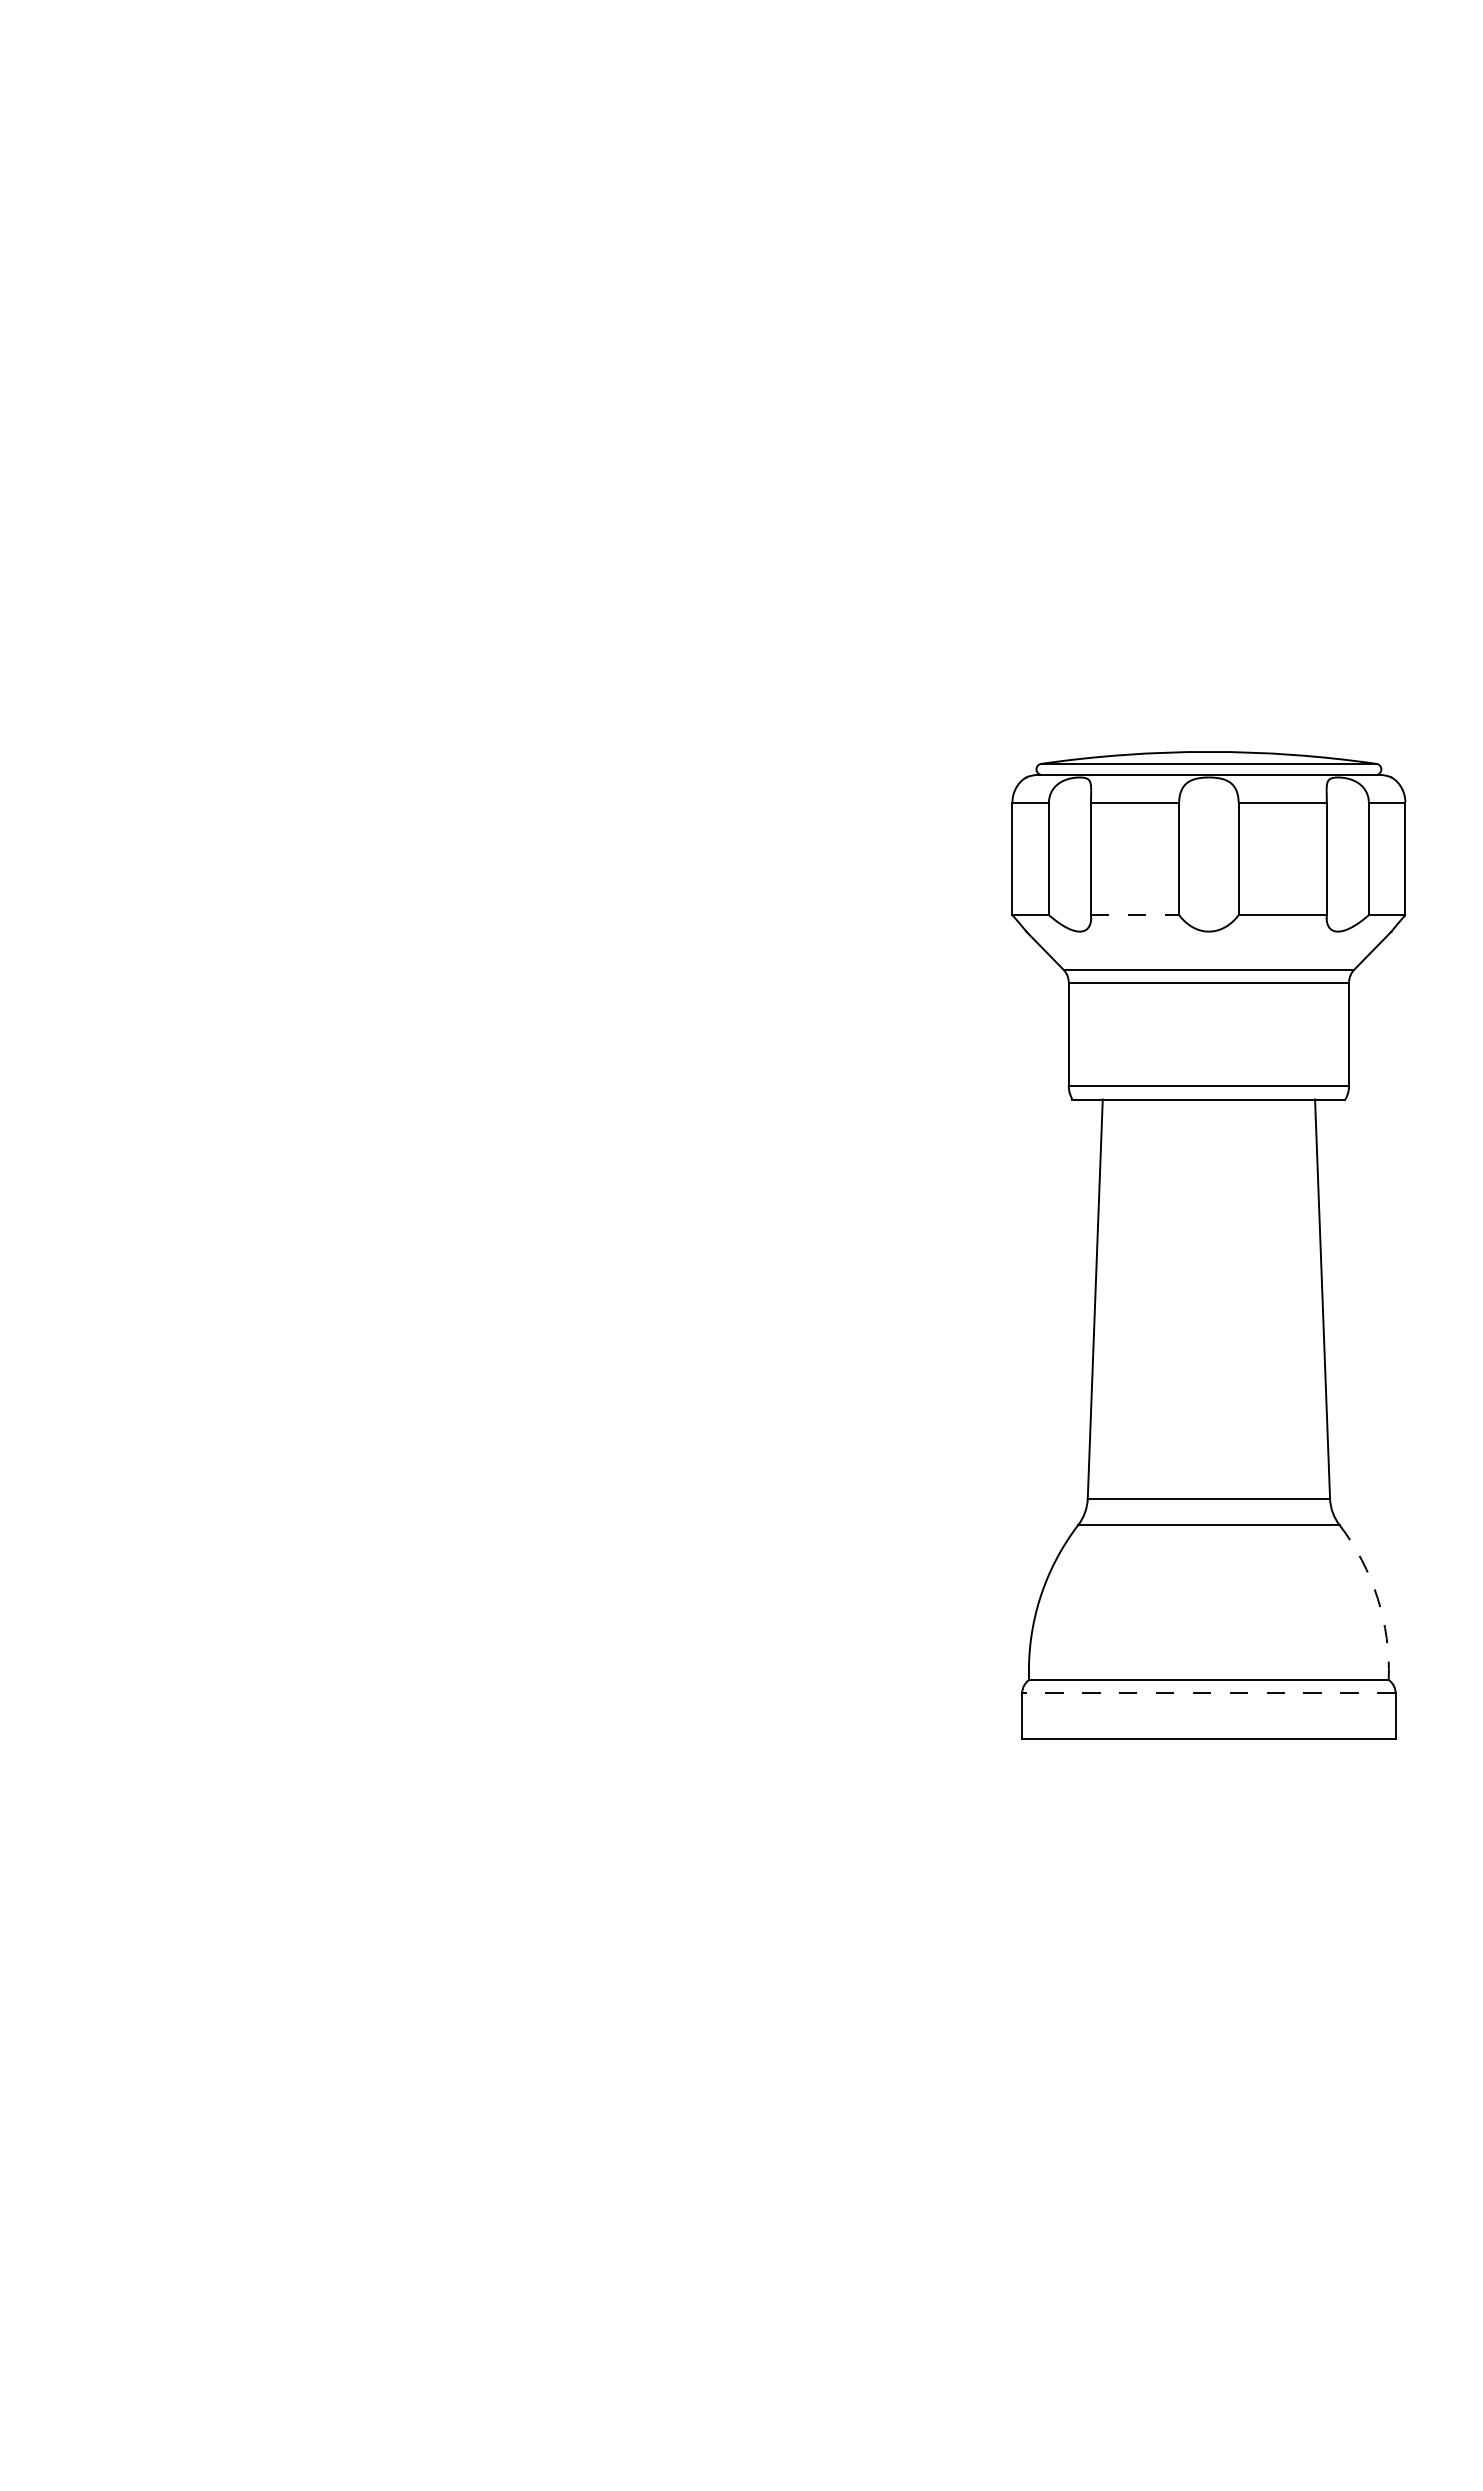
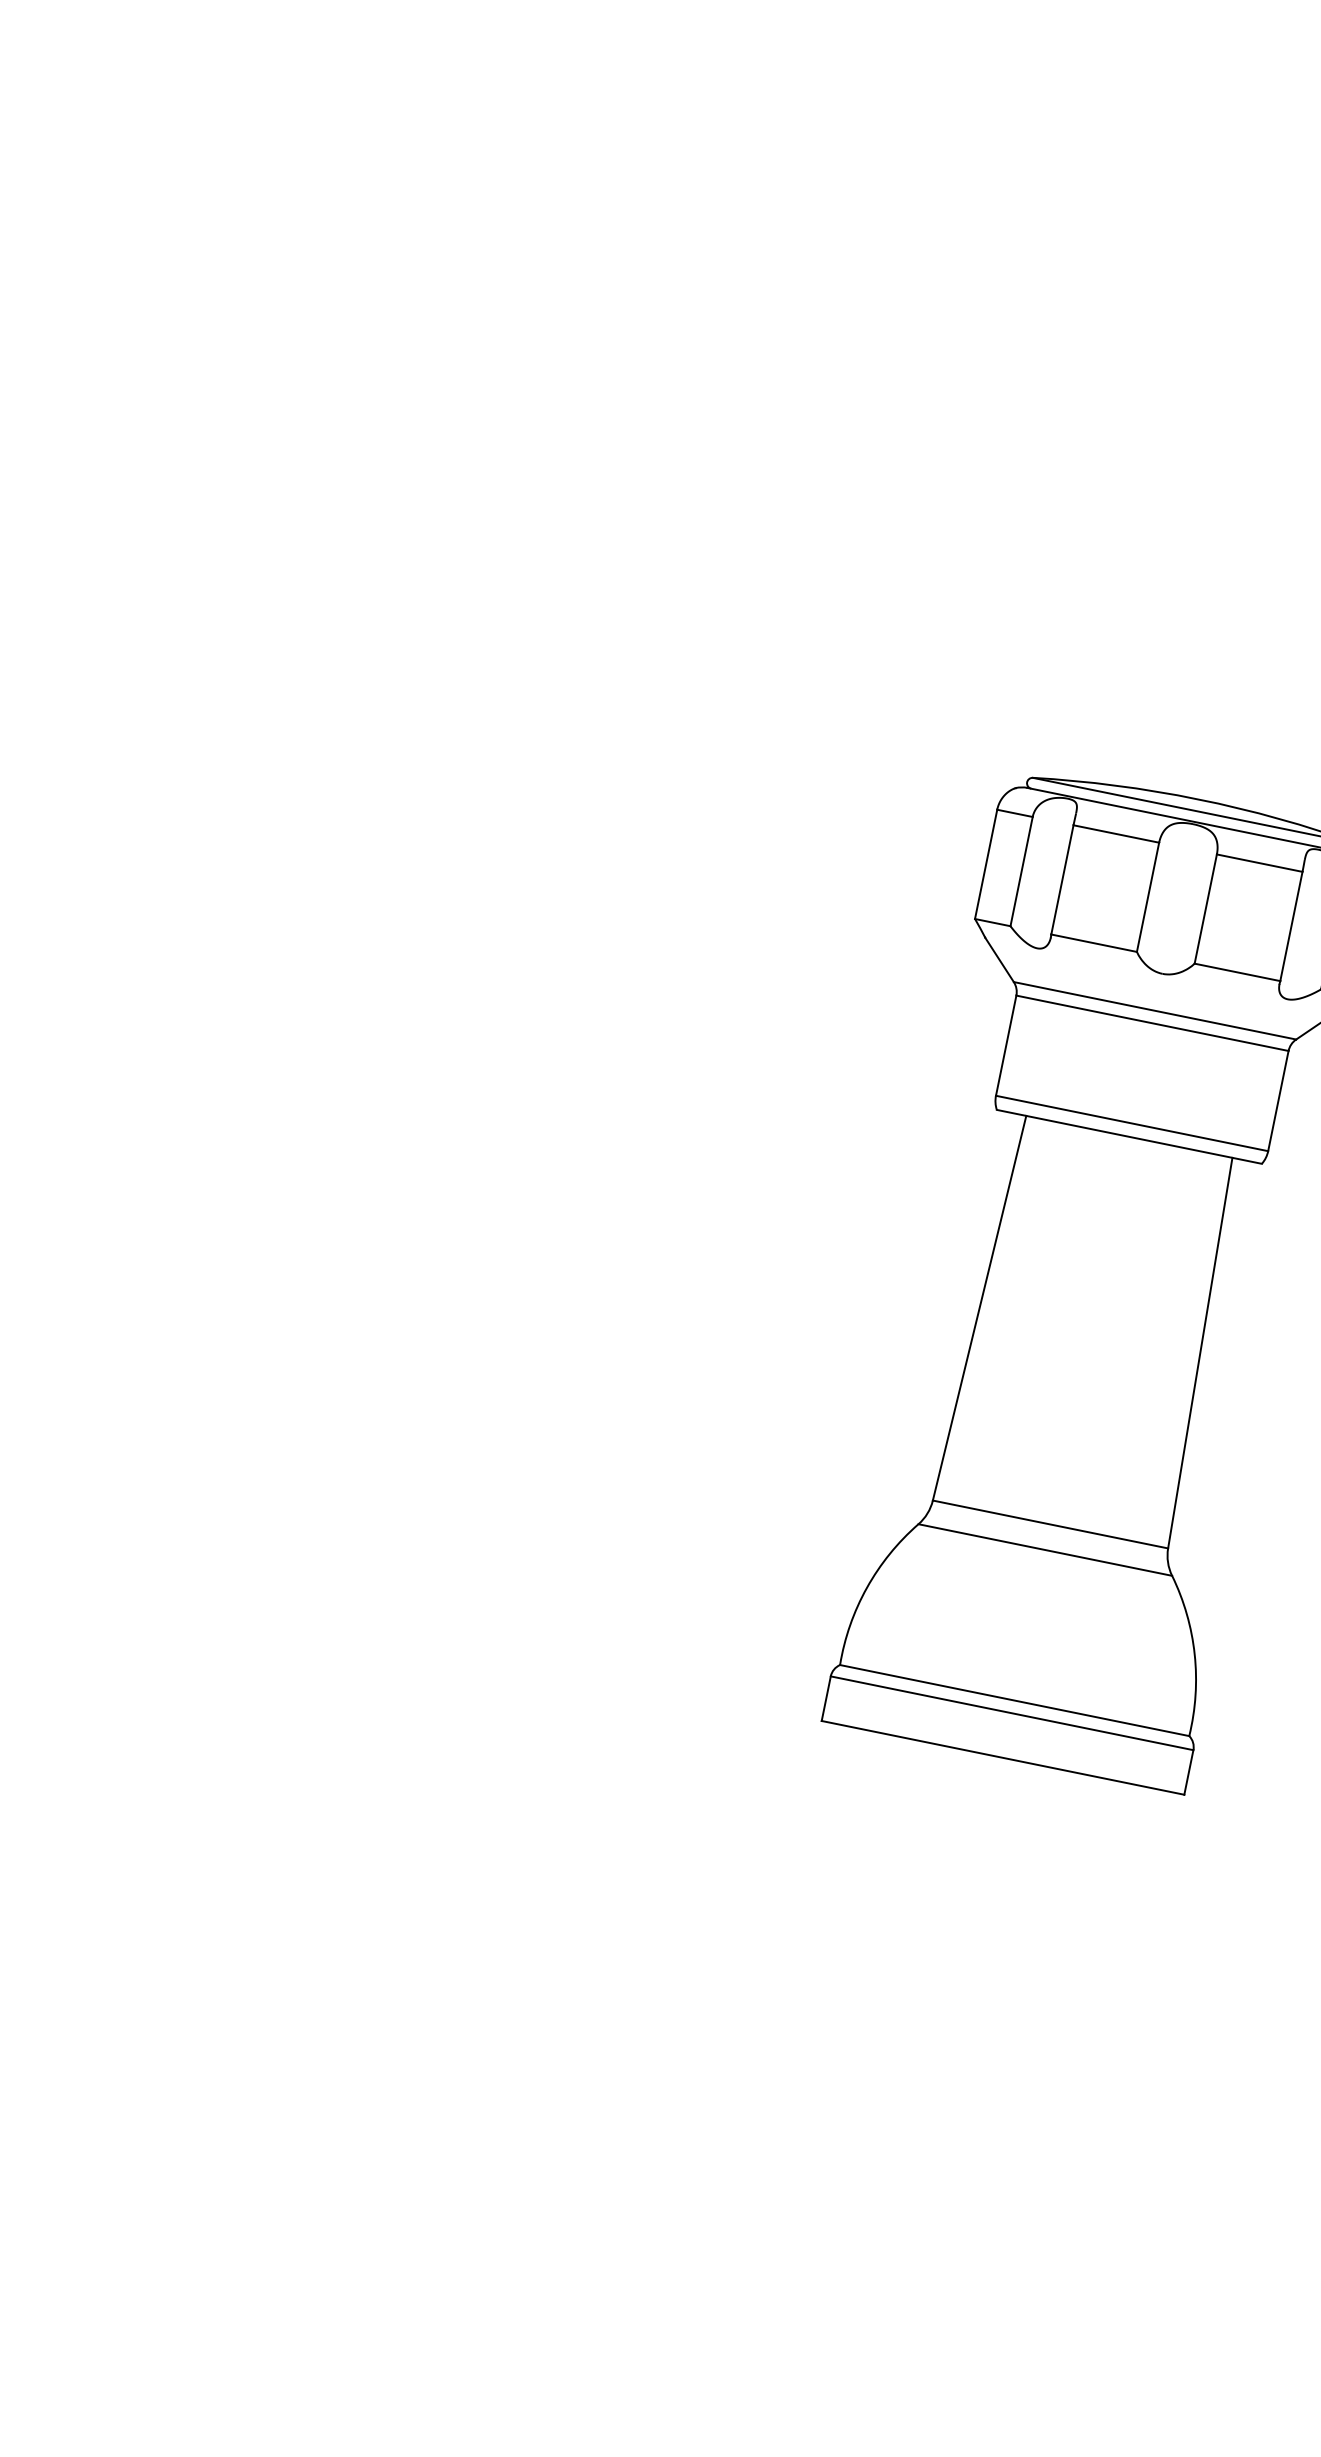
line: (1135, 915) -> (1094, 943), dashed -> solid
arc: (1377, 1598) -> (1194, 1654), dashed -> solid
line: (1208, 1693) -> (1011, 1713), dashed -> solid

